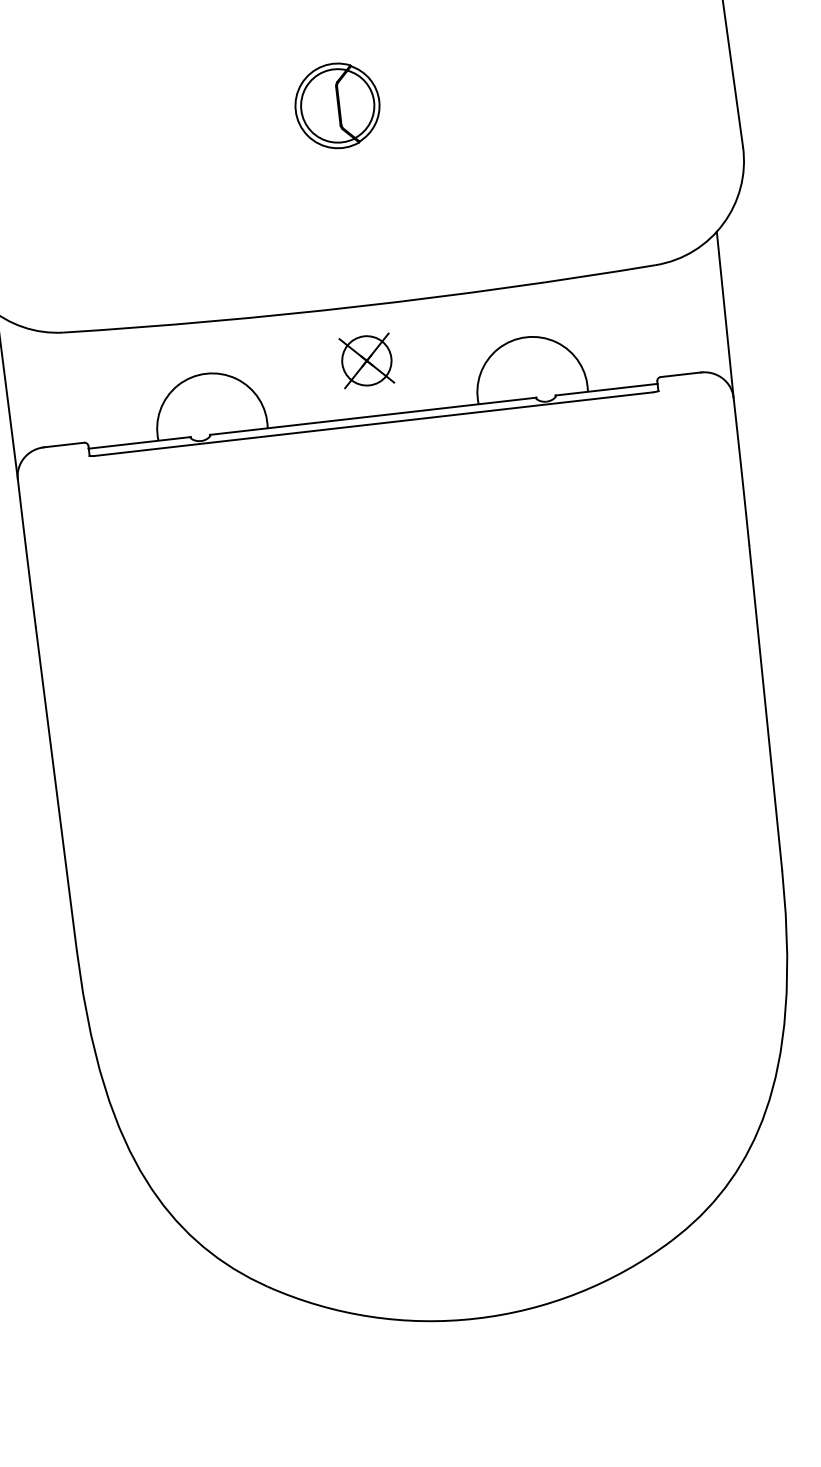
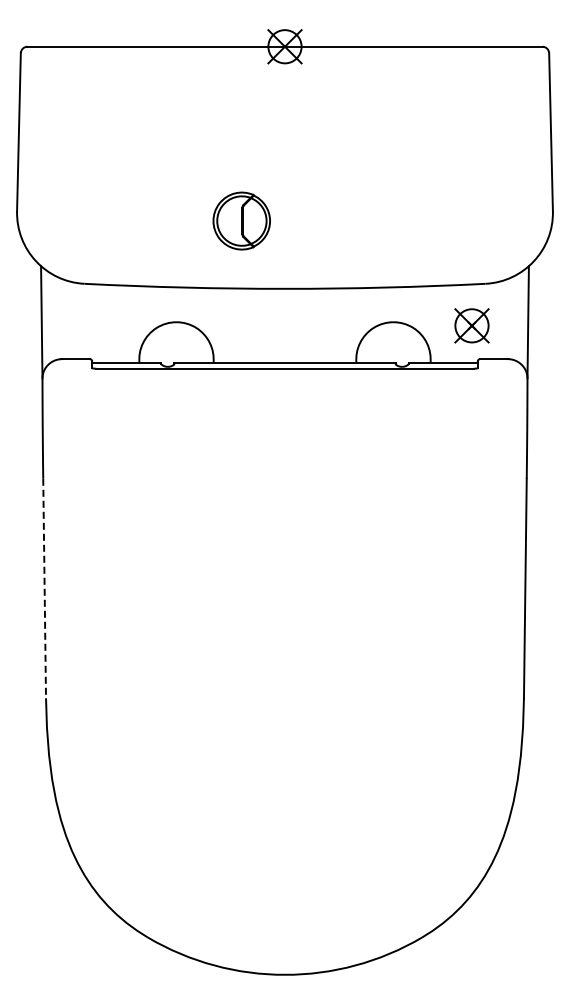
part: (337, 105) -> (241, 220), moved
part: (366, 360) -> (471, 325), moved
line: (56, 788) -> (44, 588), solid -> dashed

